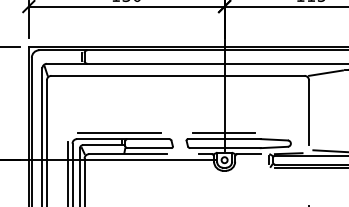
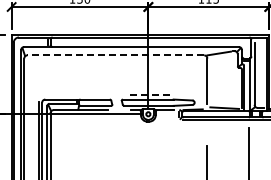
line: (177, 76) -> (115, 55), solid -> dashed
line: (118, 133) -> (74, 95), removed
line: (223, 133) -> (147, 95), solid -> dashed

